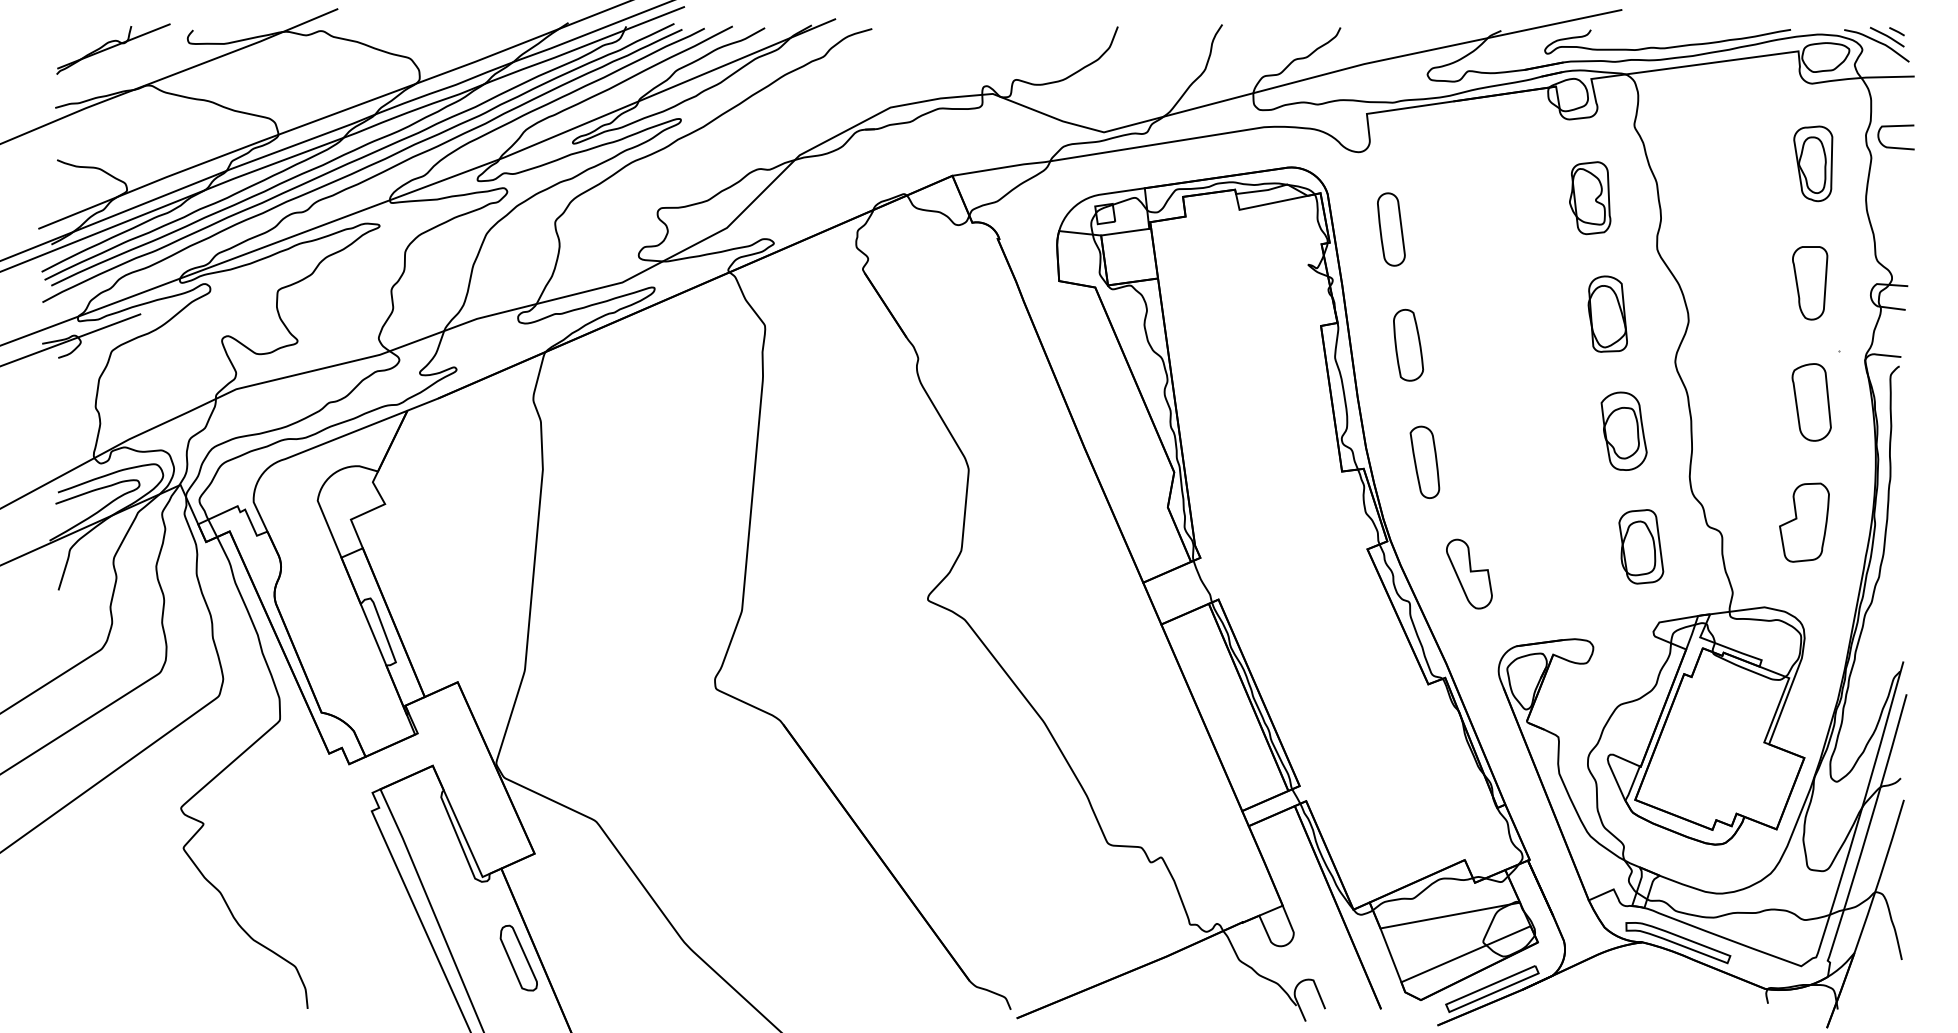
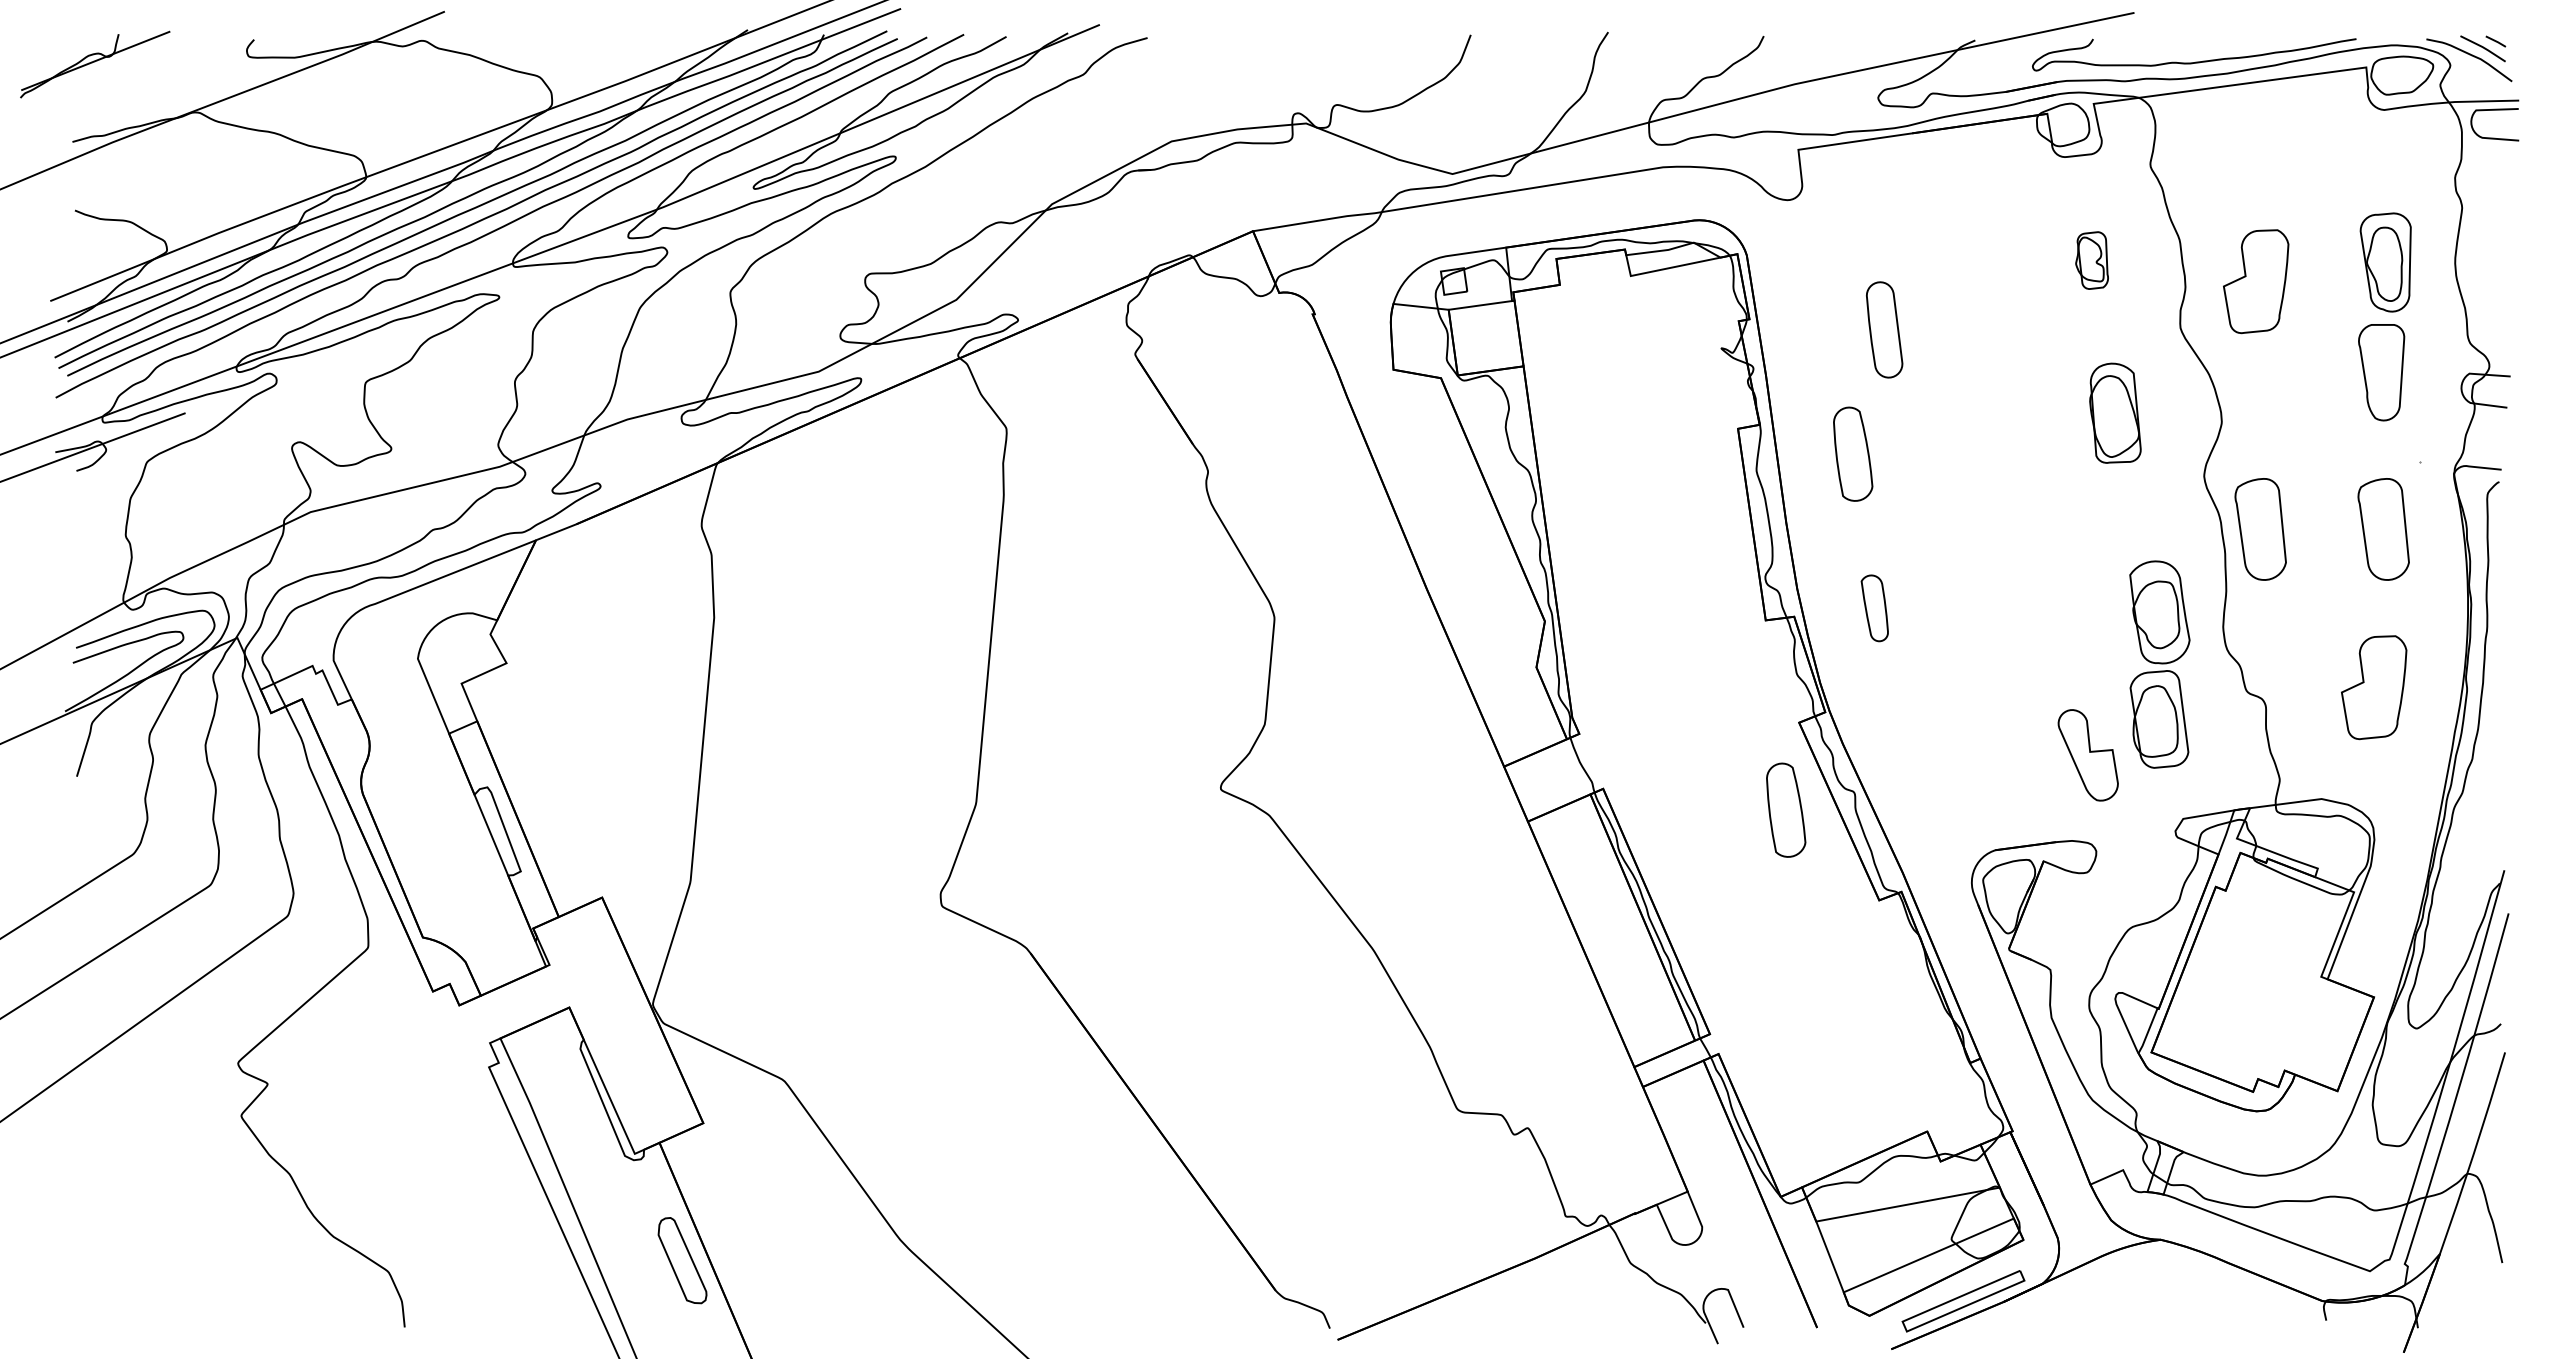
part: (113, 49) -> (95, 64), moved
curve: (1895, 147) -> (2494, 137), moved
part: (1813, 163) -> (2385, 262), moved
part: (1589, 198) -> (2091, 260), size x0.6
part: (1715, 214) -> (2256, 281), added
part: (1391, 229) -> (1884, 329), moved
part: (1718, 402) -> (2260, 529), added
part: (1623, 431) -> (2159, 612), moved
part: (1424, 462) -> (1874, 608), size x0.7
part: (1468, 574) -> (2087, 755), moved
part: (1357, 615) -> (1786, 809), added
part: (1678, 942) -> (2208, 1240), removed

